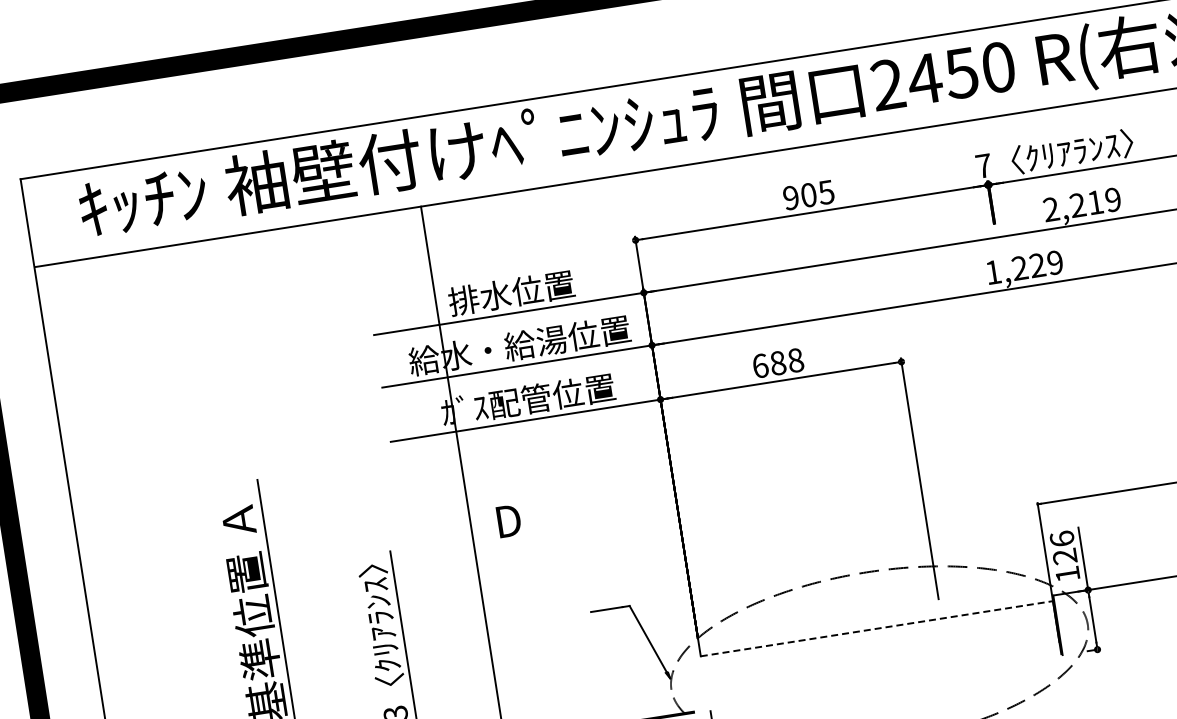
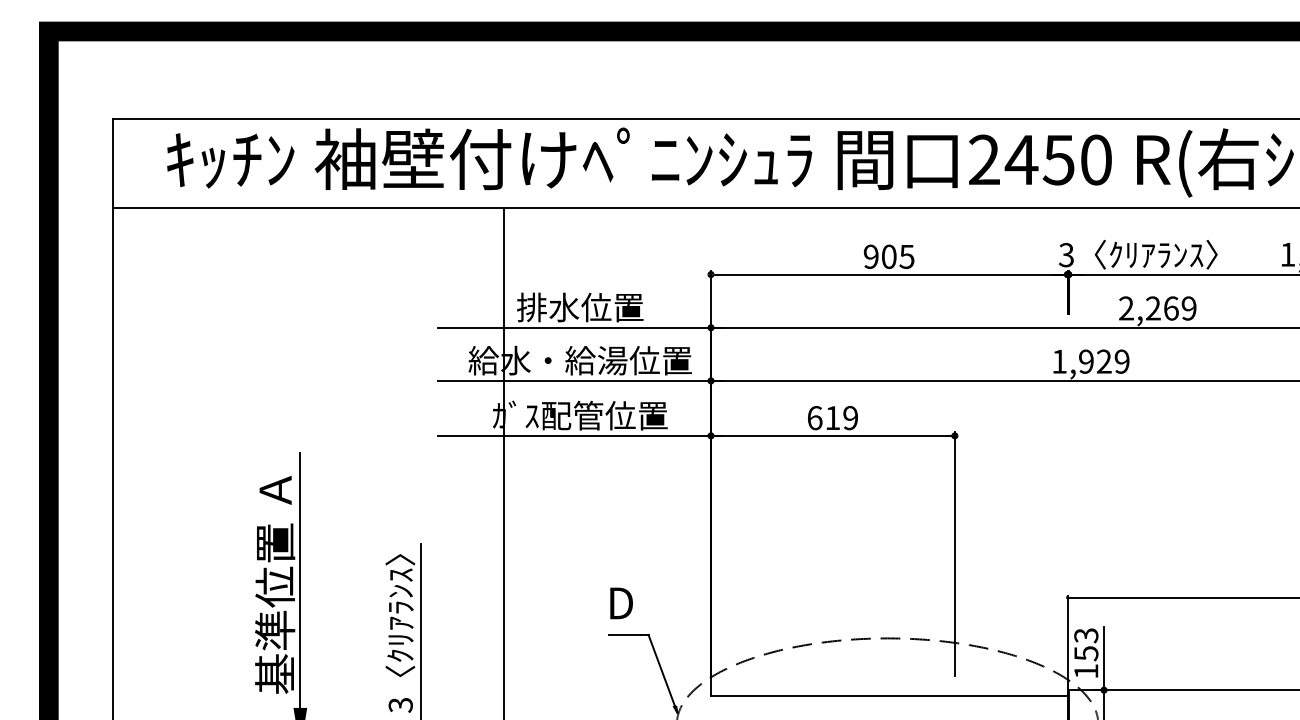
text: (983, 166) -> (1066, 255), 7 -> 3
text: (1095, 202) -> (1171, 308), 2,219 -> 2,269
text: (1020, 268) -> (1086, 361), 1,229 -> 1,929
text: (786, 362) -> (841, 418), 688 -> 619
text: (509, 521) -> (621, 603), moved
text: (1063, 547) -> (1086, 644), 126 -> 153
line: (877, 628) -> (889, 695), dashed -> solid

